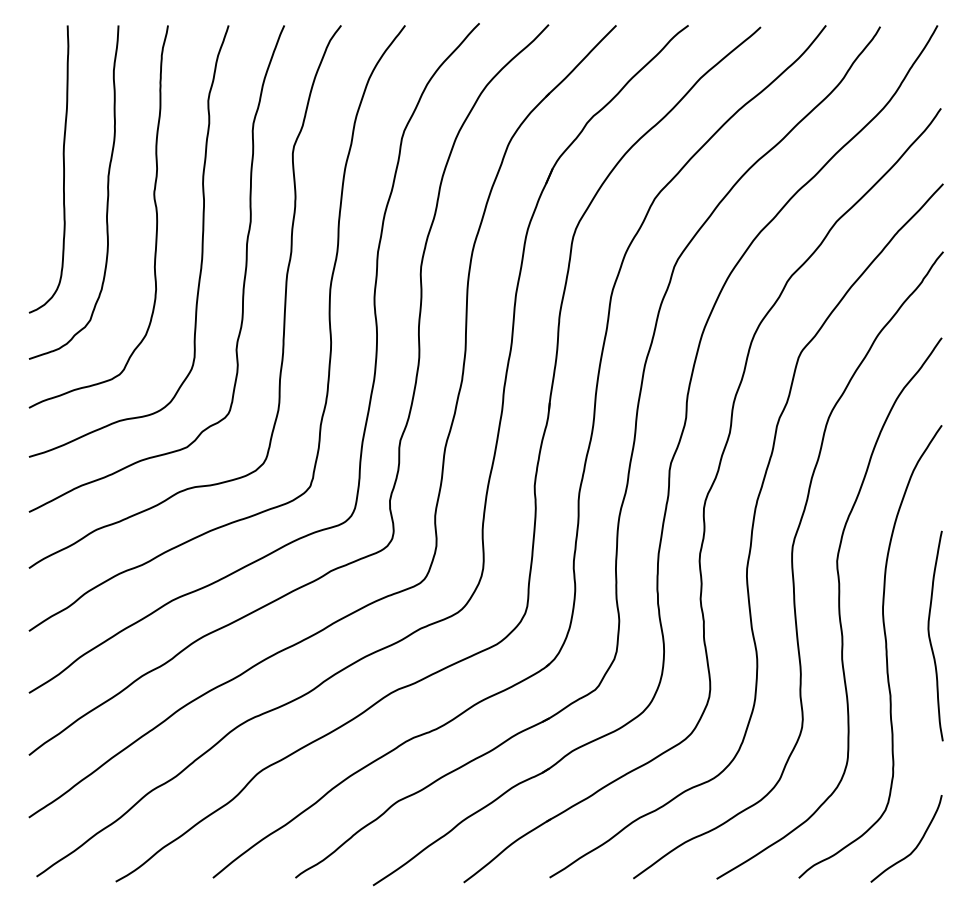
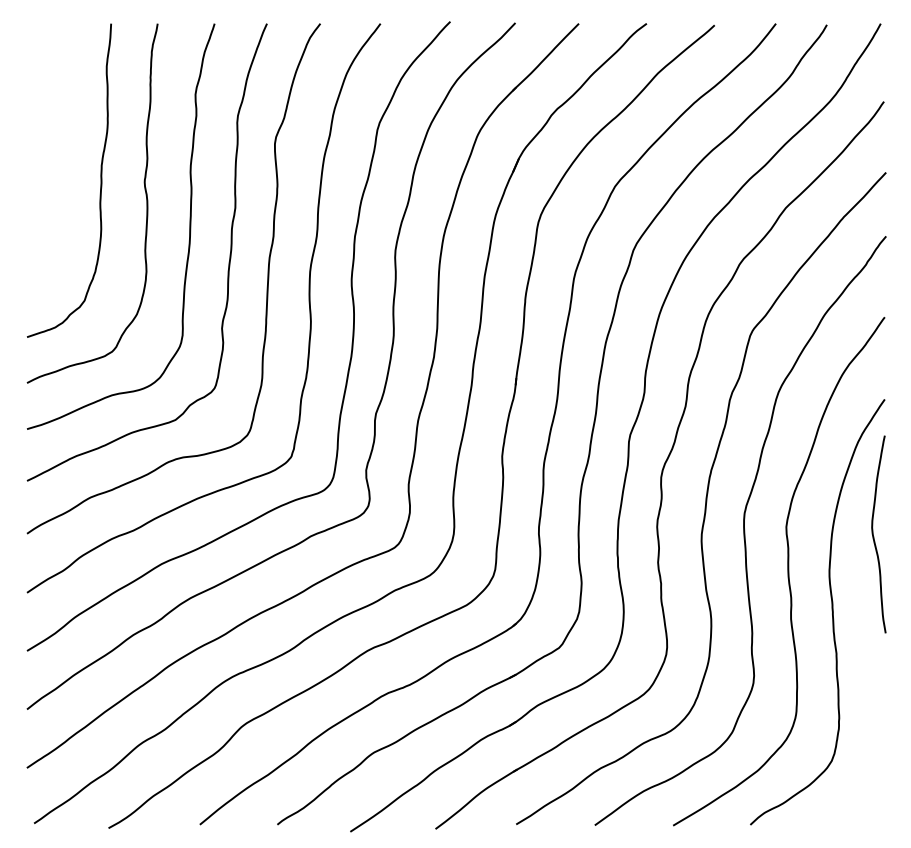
curve: (63, 169) -> (59, 159), removed
curve: (930, 636) -> (874, 534), moved
curve: (916, 845) -> (860, 794), removed

